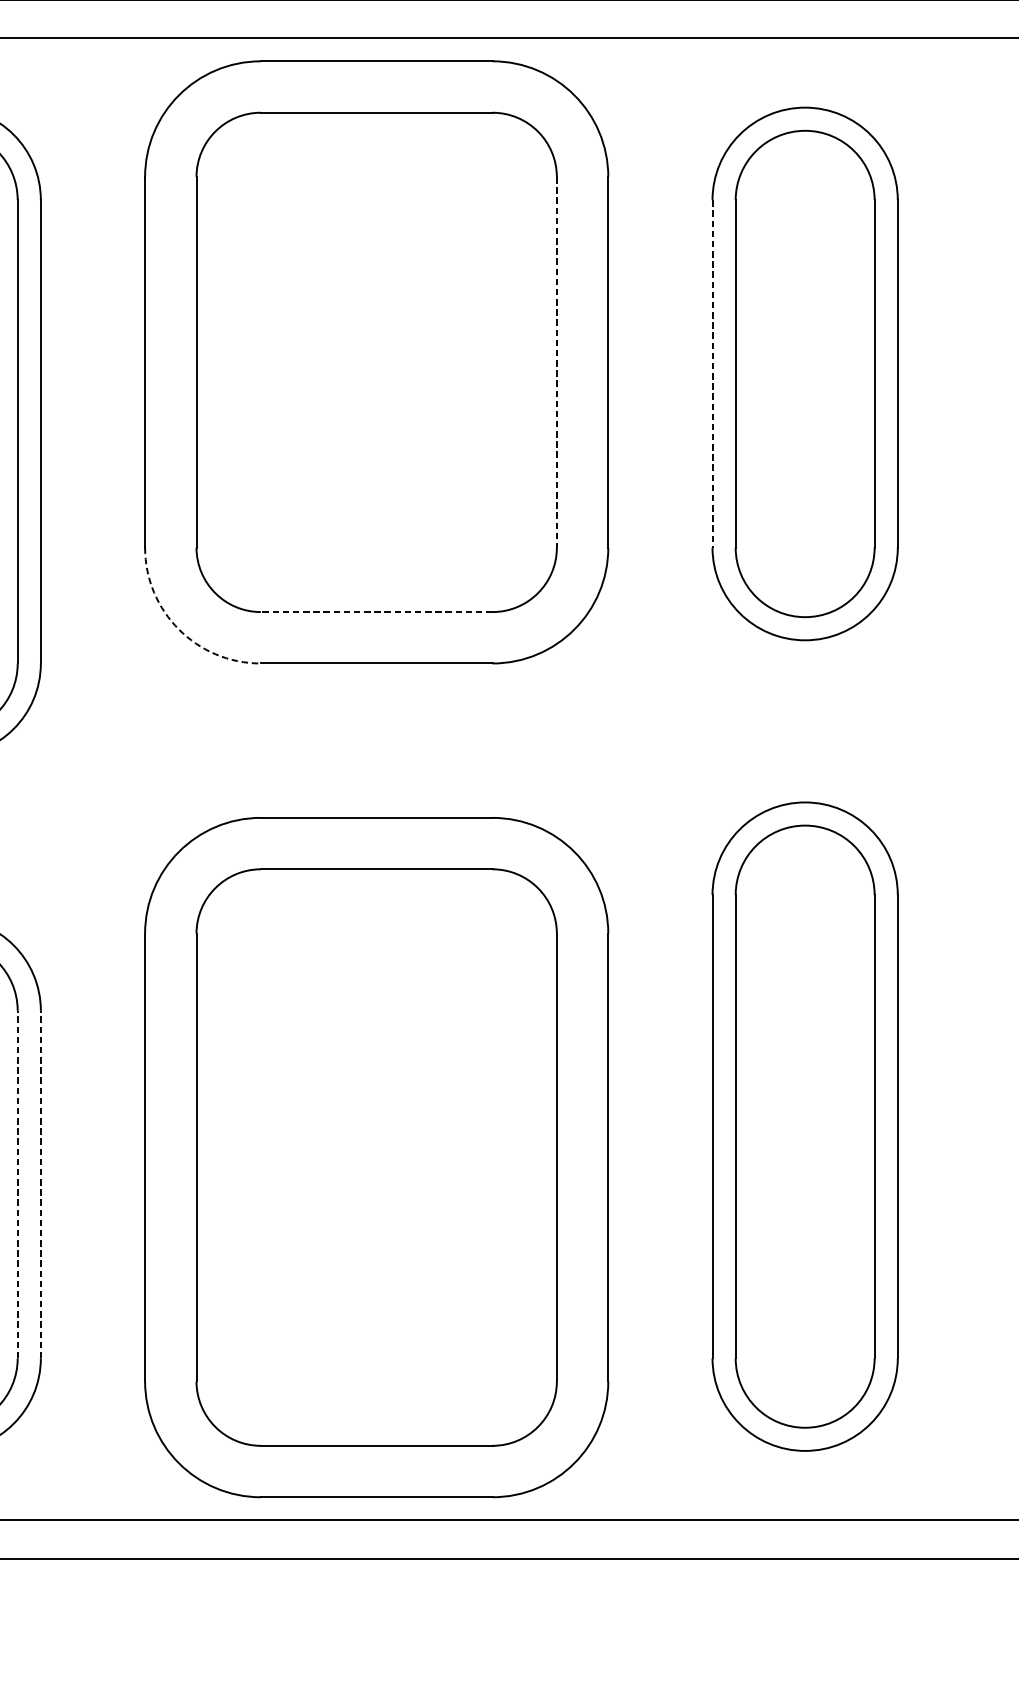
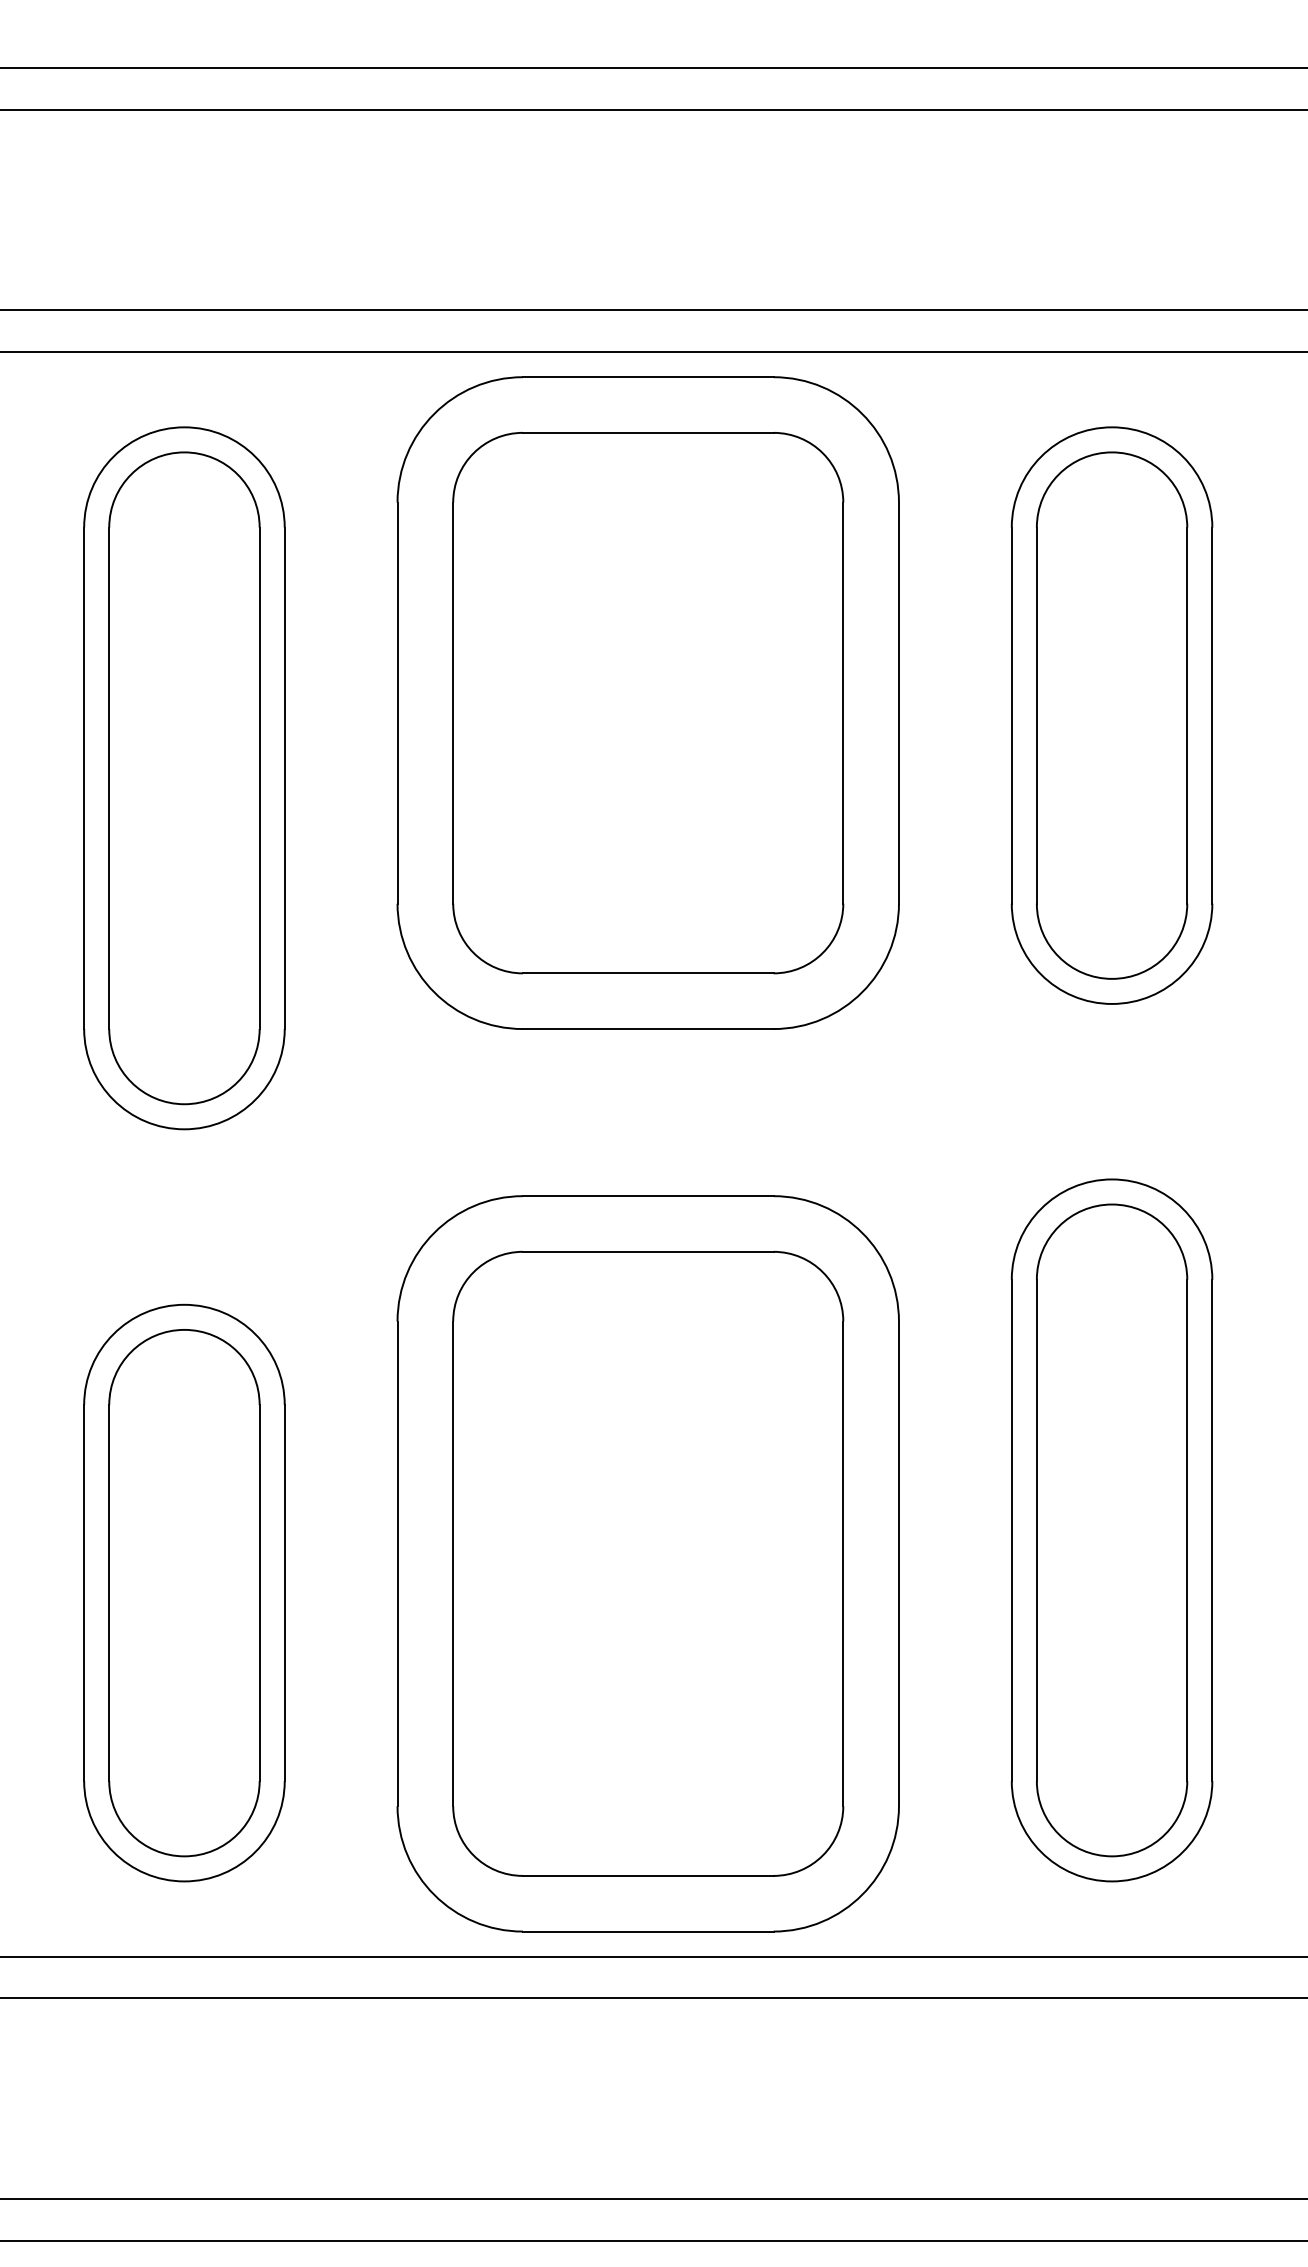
line: (557, 362) -> (843, 703), dashed -> solid
line: (712, 374) -> (1011, 716), dashed -> solid
line: (376, 612) -> (647, 973), dashed -> solid
arc: (179, 629) -> (434, 992), dashed -> solid
line: (17, 1184) -> (259, 1592), dashed -> solid
line: (40, 1184) -> (284, 1592), dashed -> solid

